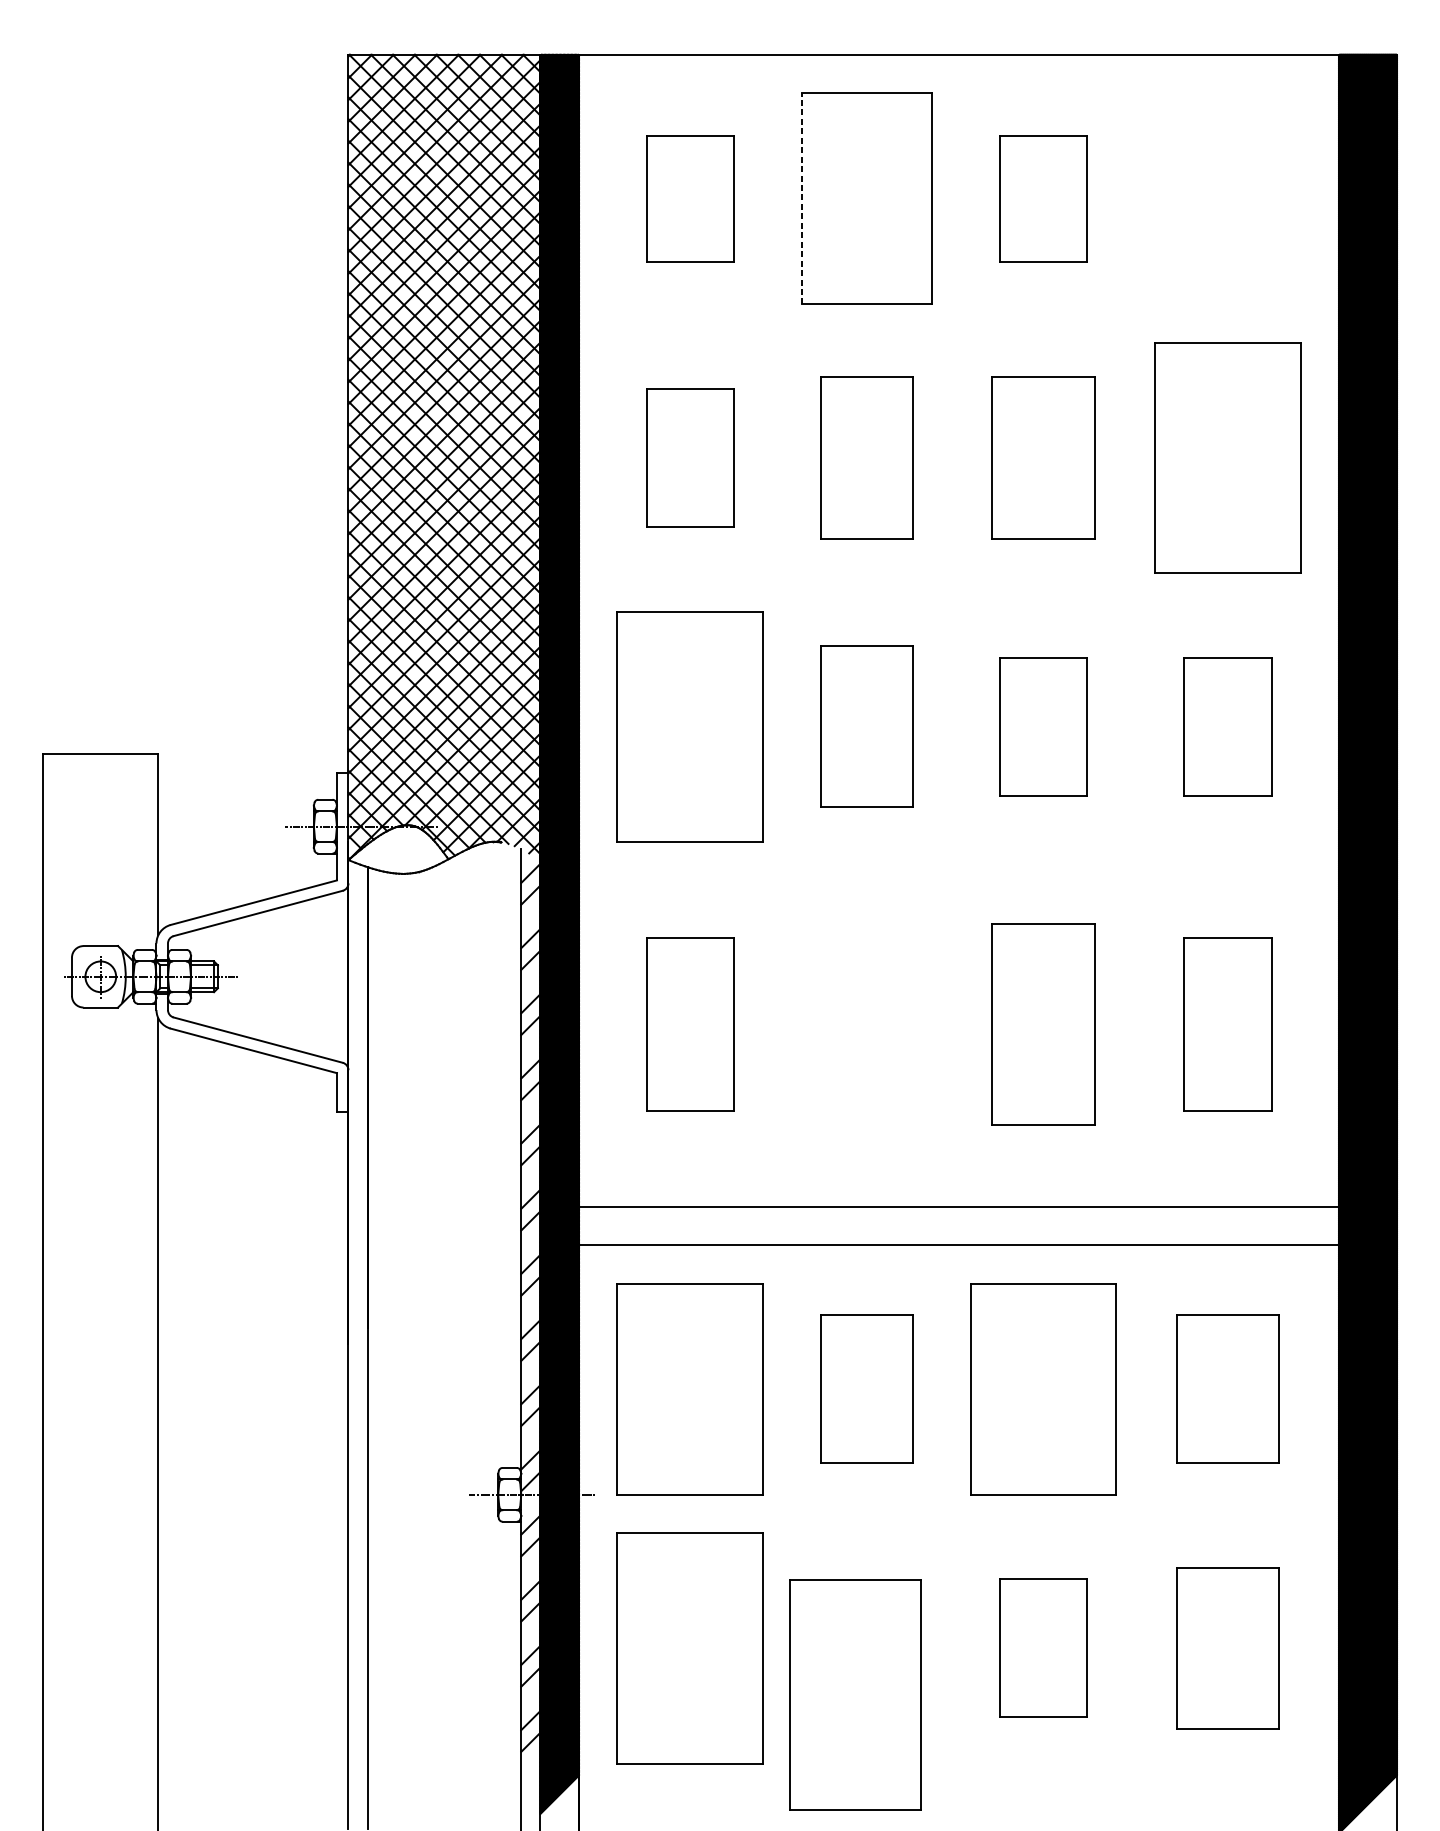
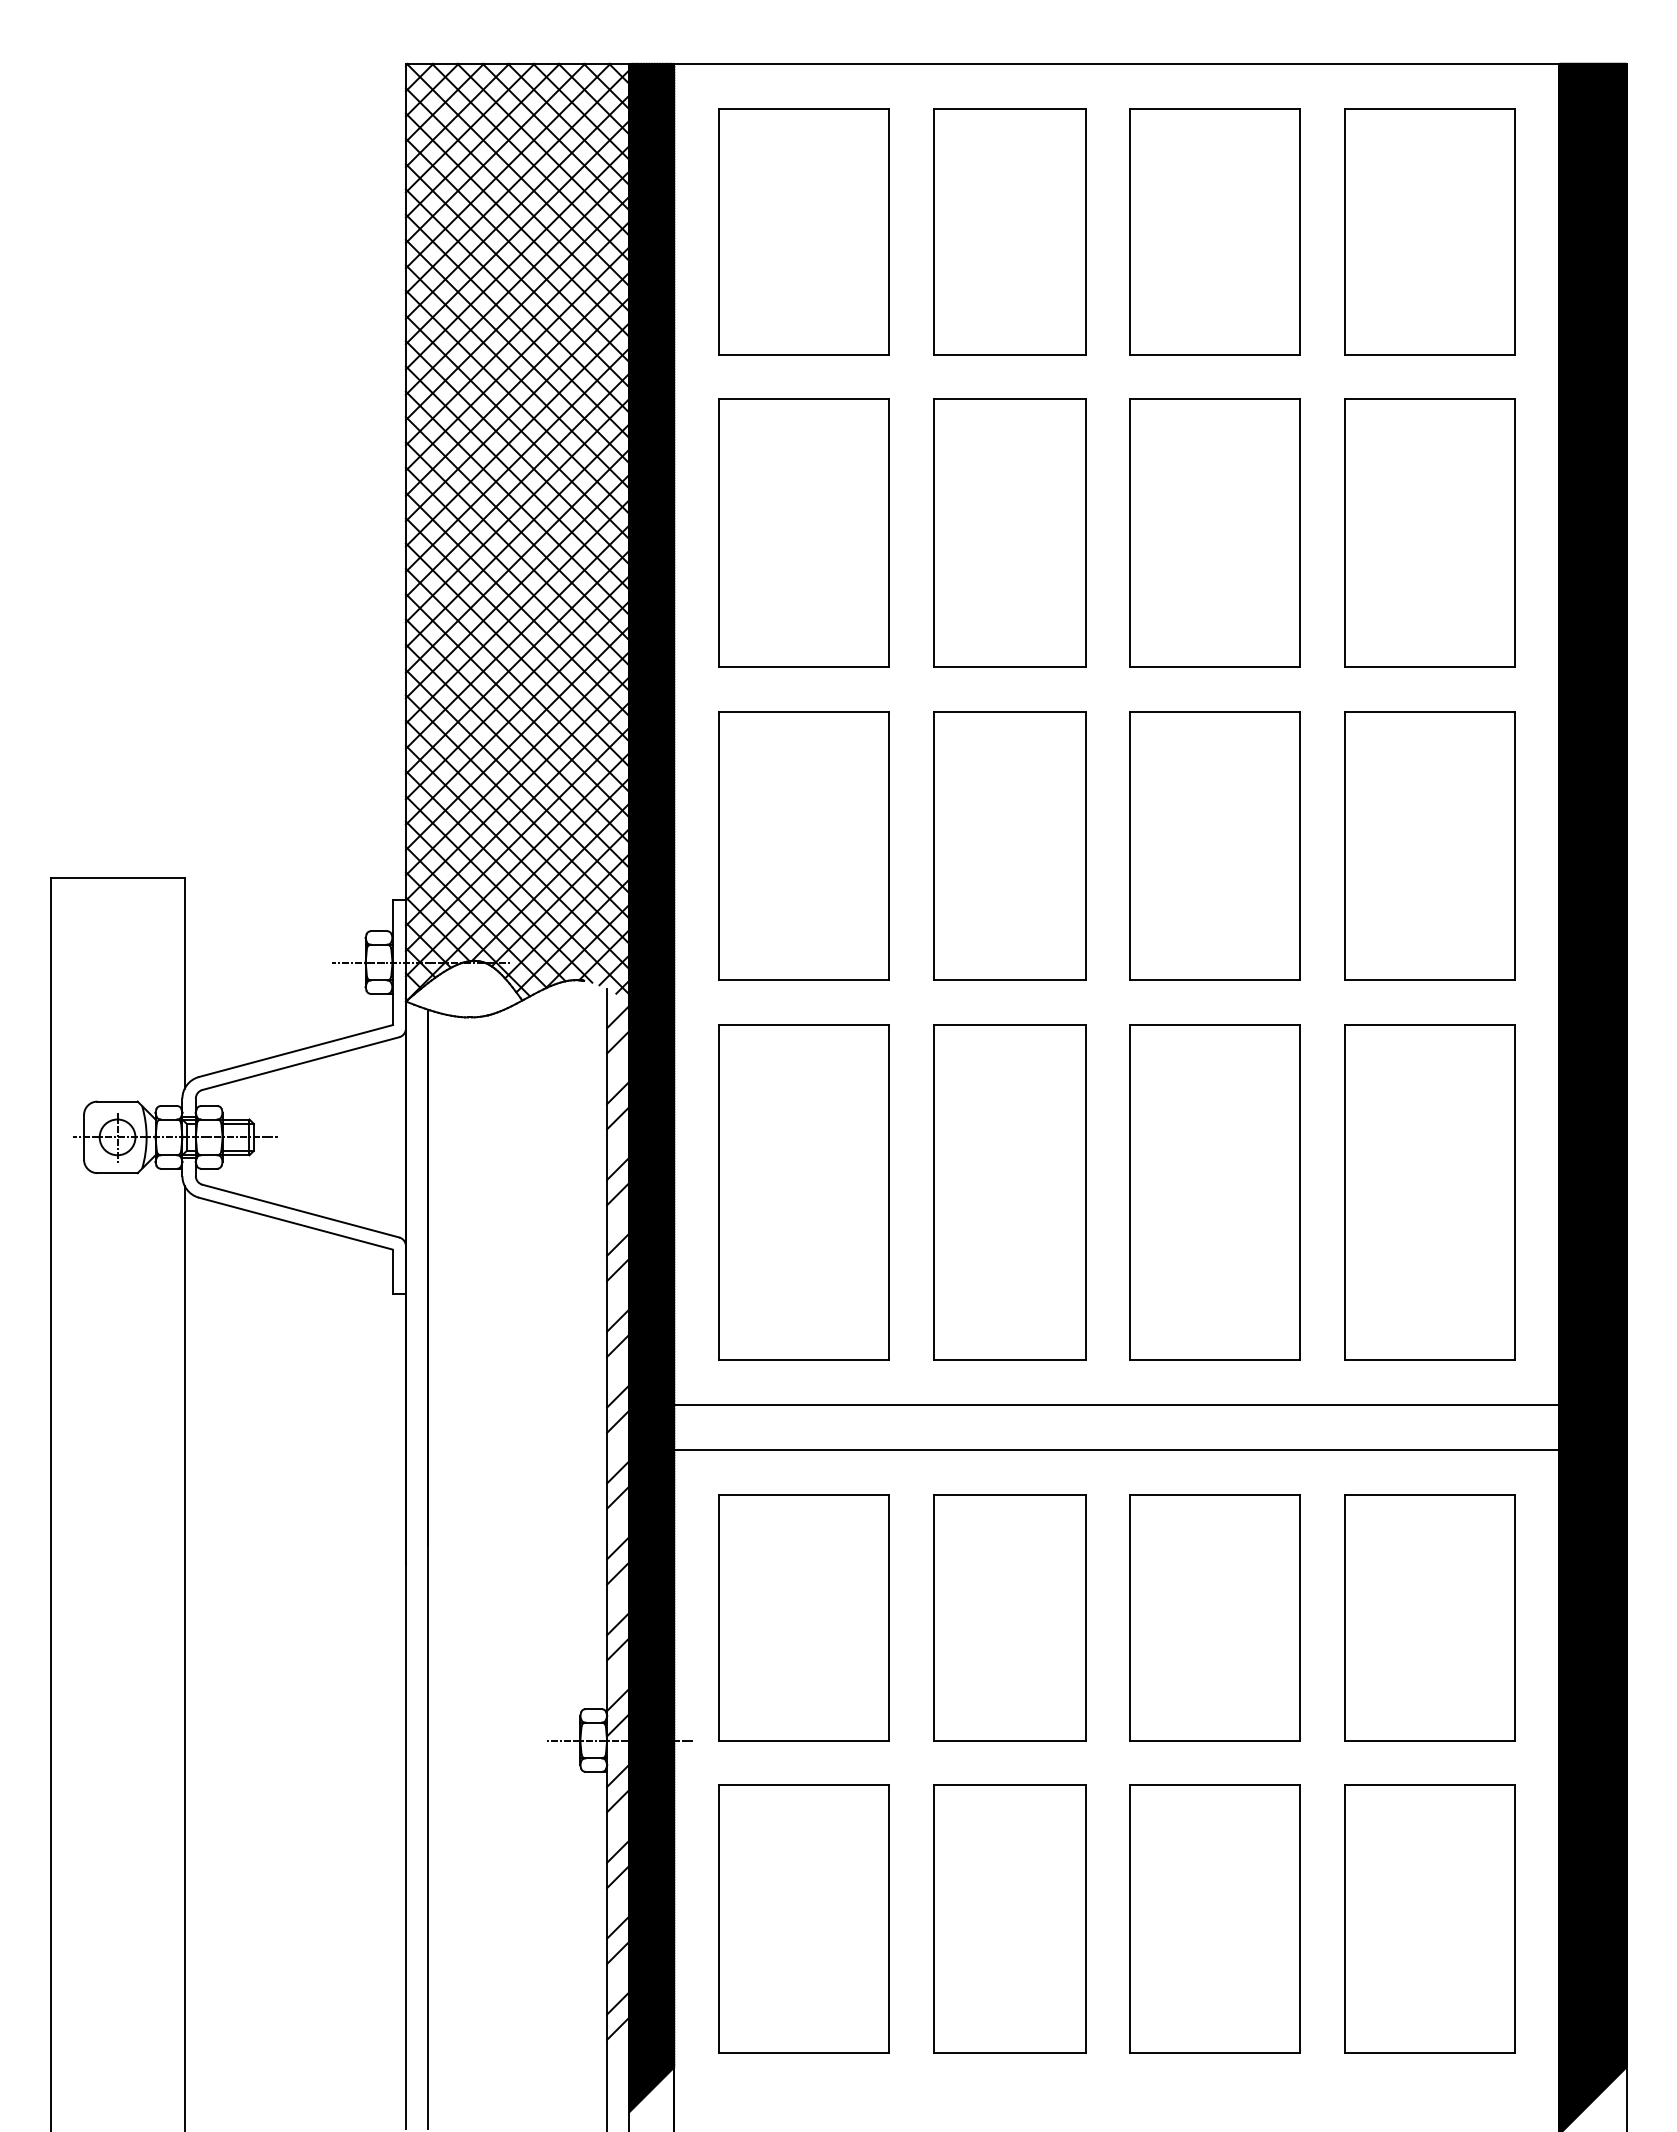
part: (689, 198) -> (803, 231), size x1.67
line: (801, 198) -> (933, 231), dashed -> solid
part: (1042, 198) -> (1214, 231), size x1.67
part: (1227, 198) -> (1429, 231), added
part: (689, 457) -> (803, 532), size x1.67
part: (866, 457) -> (1009, 532), size x1.43
part: (1042, 457) -> (1214, 532), size x1.43
part: (866, 726) -> (1009, 845), size x1.43
part: (1042, 726) -> (1214, 845), size x1.67
part: (1227, 726) -> (1429, 845), size x1.67
part: (689, 1024) -> (803, 1192), size x1.67
part: (866, 1024) -> (1009, 1192), added
part: (1042, 1024) -> (1214, 1192), size x1.43
part: (1227, 1024) -> (1429, 1192), size x1.67
part: (866, 1389) -> (1009, 1617), size x1.43
part: (1227, 1389) -> (1429, 1617), size x1.43
part: (1042, 1647) -> (1214, 1918), size x1.67
part: (1227, 1647) -> (1429, 1918), size x1.43
part: (855, 1694) -> (1009, 1918), moved

